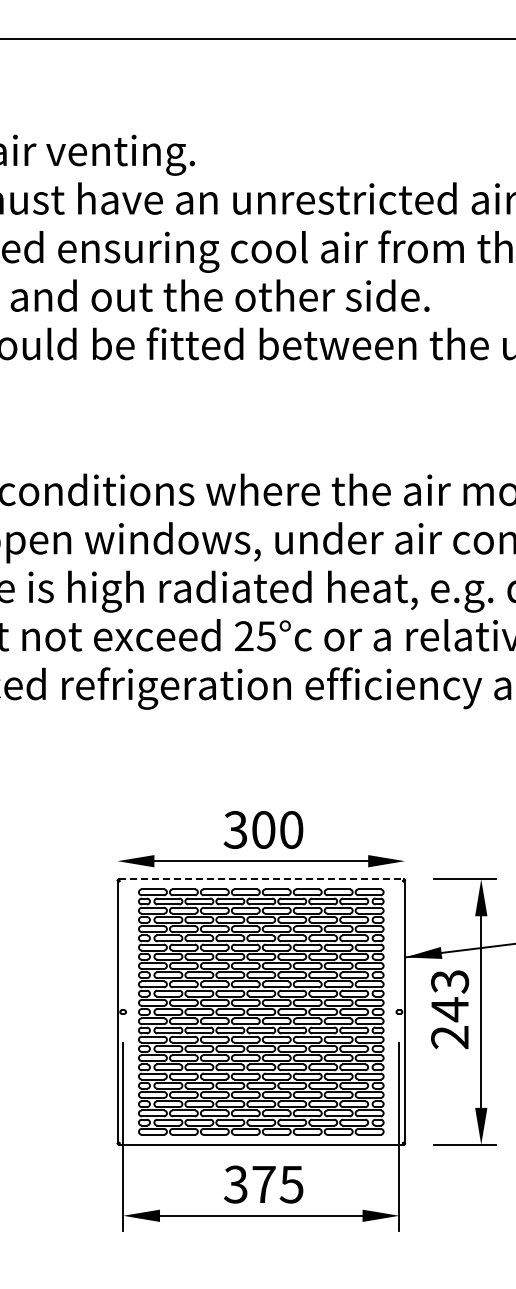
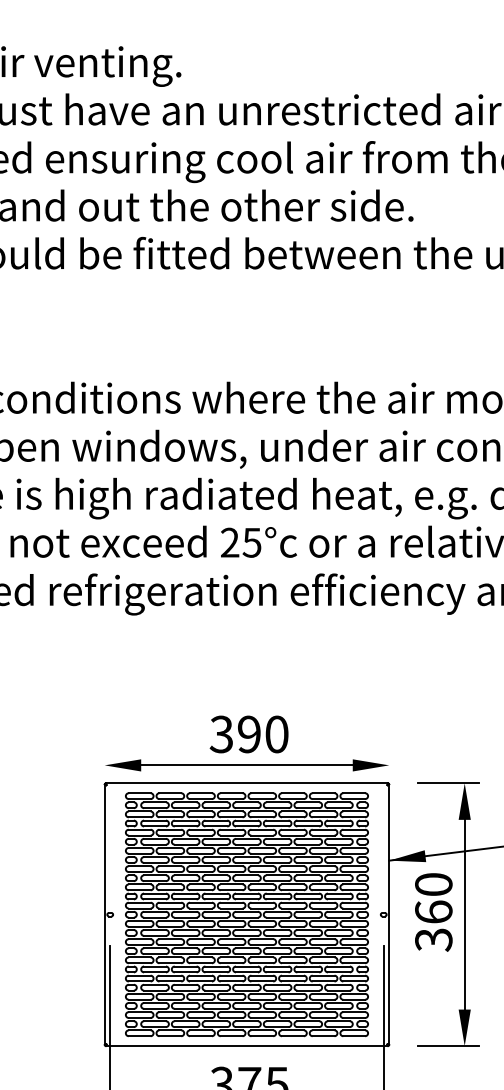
text: (263, 829) -> (249, 734), 300 -> 390
line: (261, 879) -> (247, 783), dashed -> solid
text: (450, 1009) -> (434, 912), 243 -> 360

